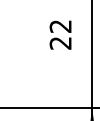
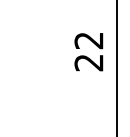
text: (60, 34) -> (88, 51), moved

